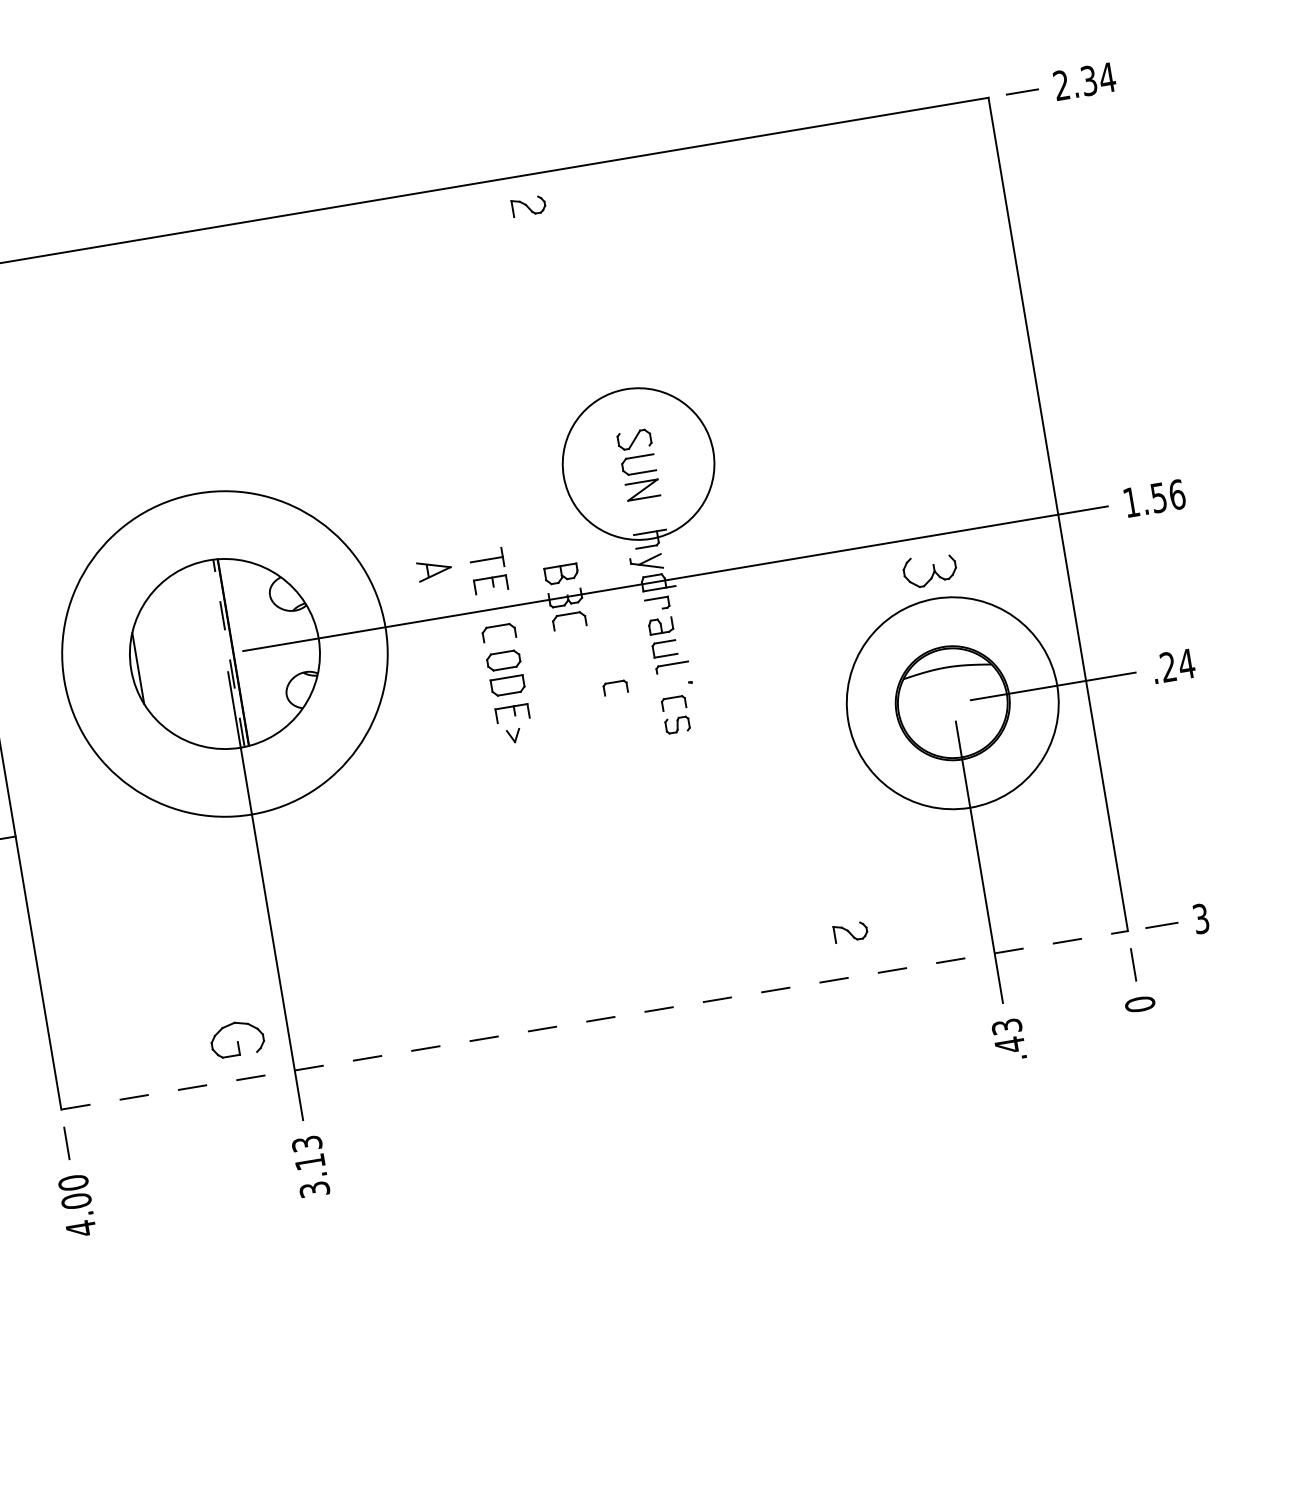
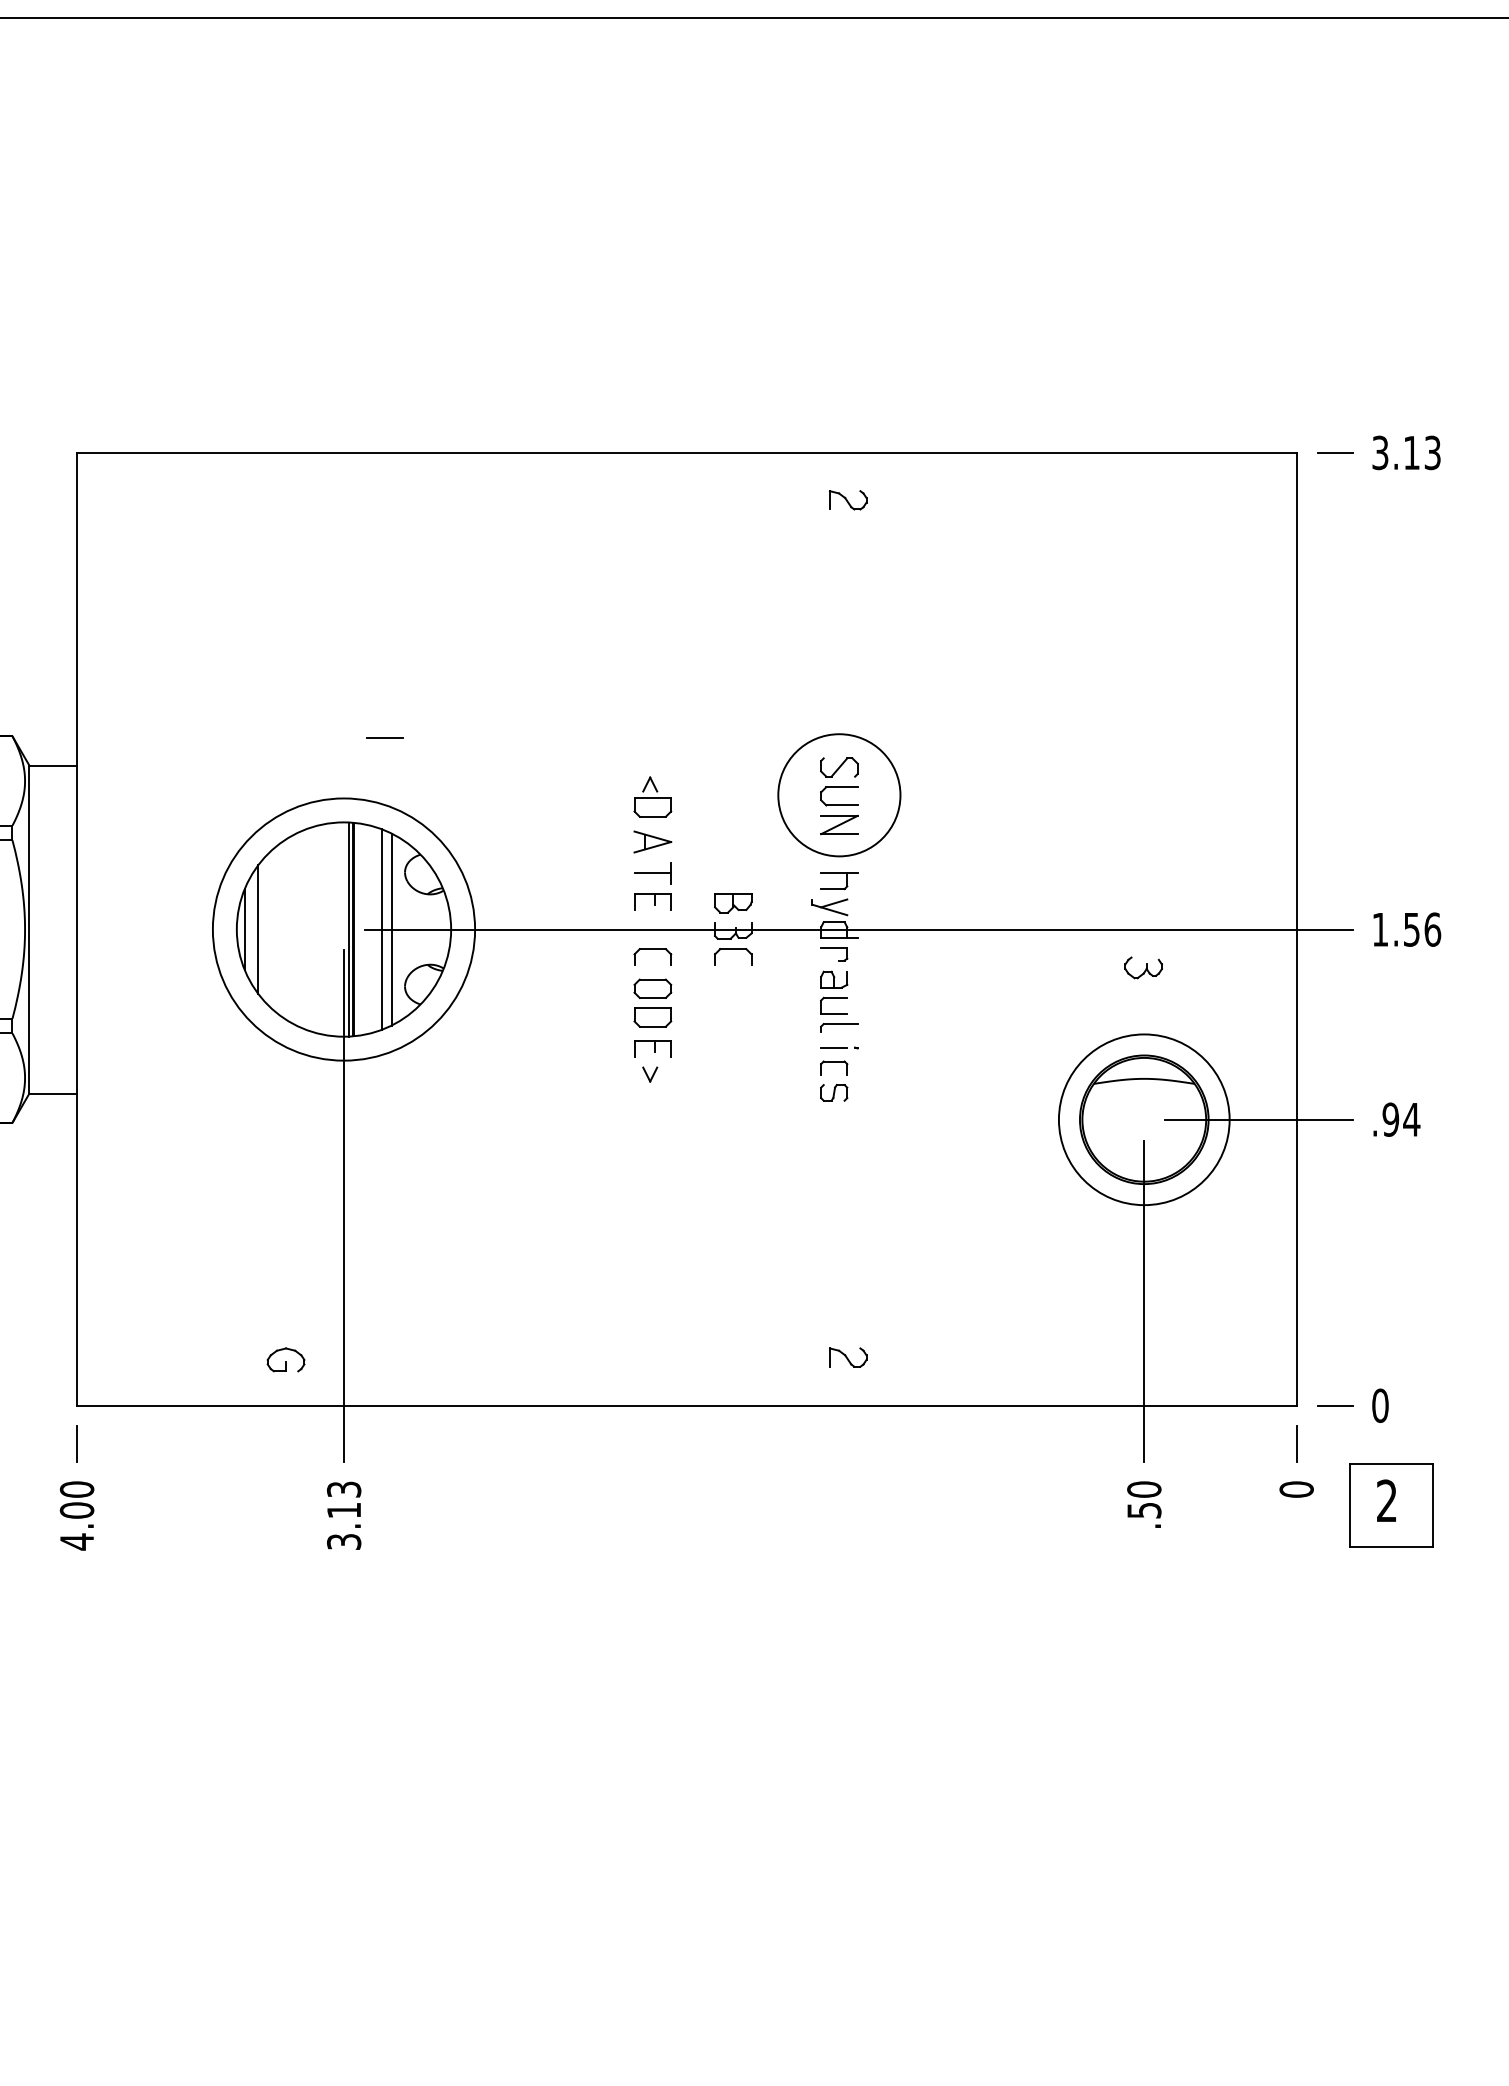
text: (1084, 81) -> (1406, 452), 2.34 -> 3.13
part: (529, 206) -> (848, 500), moved
circle: (638, 464) -> (839, 795), size x0.71
line: (232, 480) -> (384, 738), added
part: (475, 492) -> (652, 796), added
part: (434, 569) -> (652, 841), moved
part: (929, 570) -> (1143, 967), size x0.62
line: (266, 647) -> (391, 929), added
line: (257, 648) -> (381, 929), added
line: (228, 653) -> (348, 929), dashed -> solid
circle: (224, 654) -> (343, 929), size x0.71
line: (150, 666) -> (258, 929), added
text: (1168, 666) -> (1390, 1119), .24 -> .94
line: (671, 685) -> (834, 1047), added
part: (615, 687) -> (772, 1039), removed
circle: (952, 703) -> (1143, 1119), size x0.71
text: (1201, 918) -> (1380, 1405), 3 -> 0
part: (851, 932) -> (848, 1357), moved
part: (1225, 1004) -> (1391, 1505), added
line: (594, 1020) -> (686, 1405), dashed -> solid
text: (1008, 1036) -> (1144, 1500), .43 -> .50
part: (236, 1038) -> (285, 1359), size x0.62

